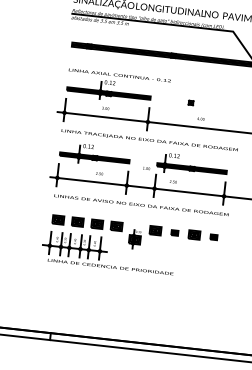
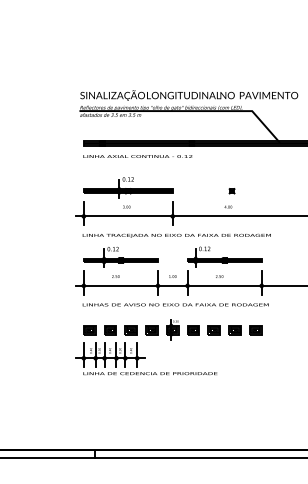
text: (119, 75) -> (137, 156), moved
part: (190, 103) -> (231, 191), moved
text: (146, 168) -> (172, 276), moved
text: (99, 173) -> (115, 276), moved
text: (173, 181) -> (219, 276), moved
part: (174, 233) -> (213, 330), size x1.67
part: (213, 237) -> (255, 330), size x1.67
part: (134, 239) -> (172, 329), moved

